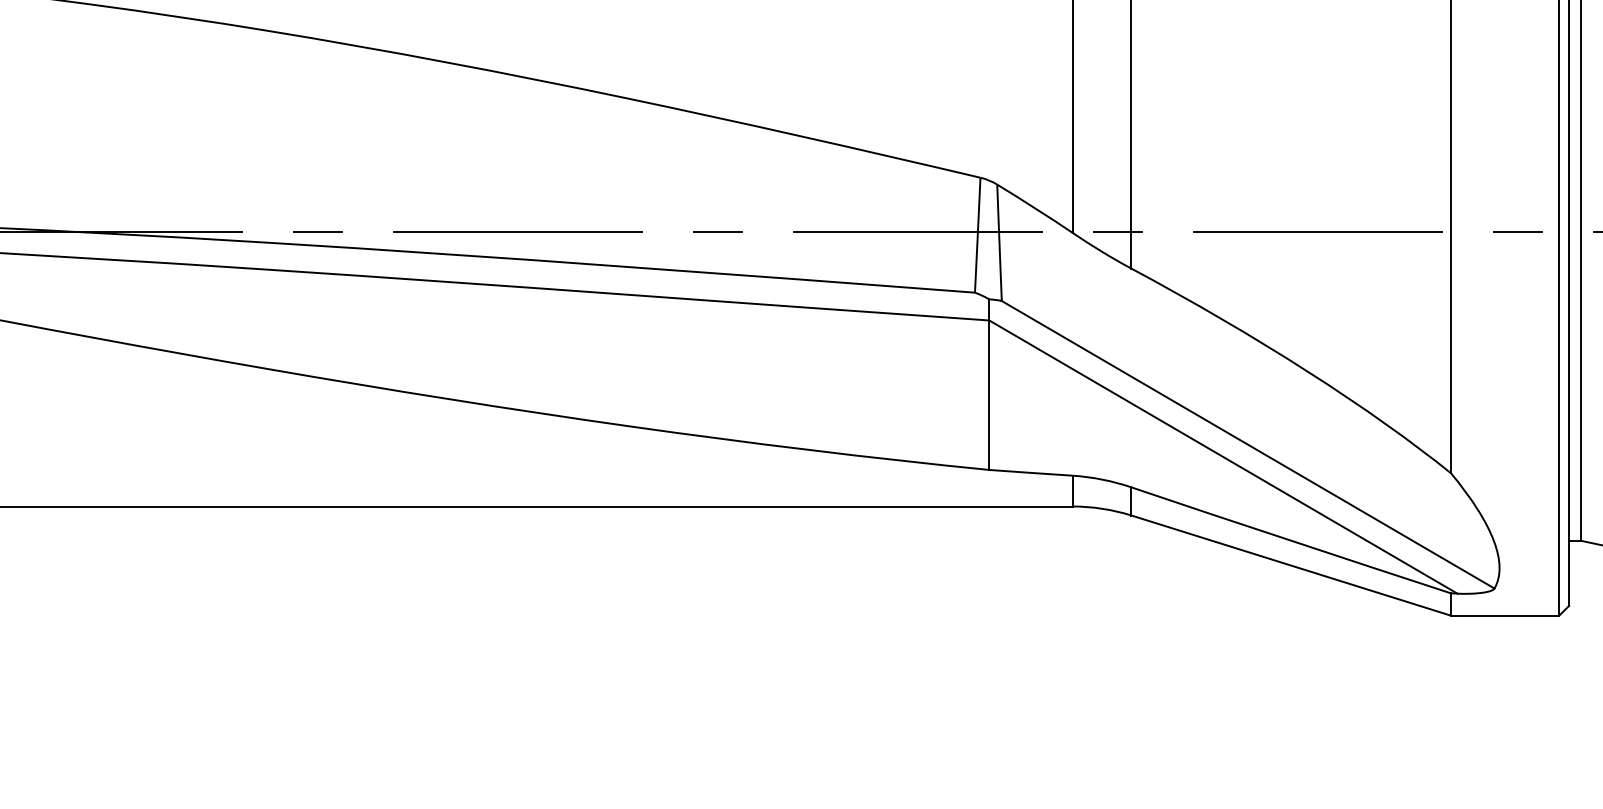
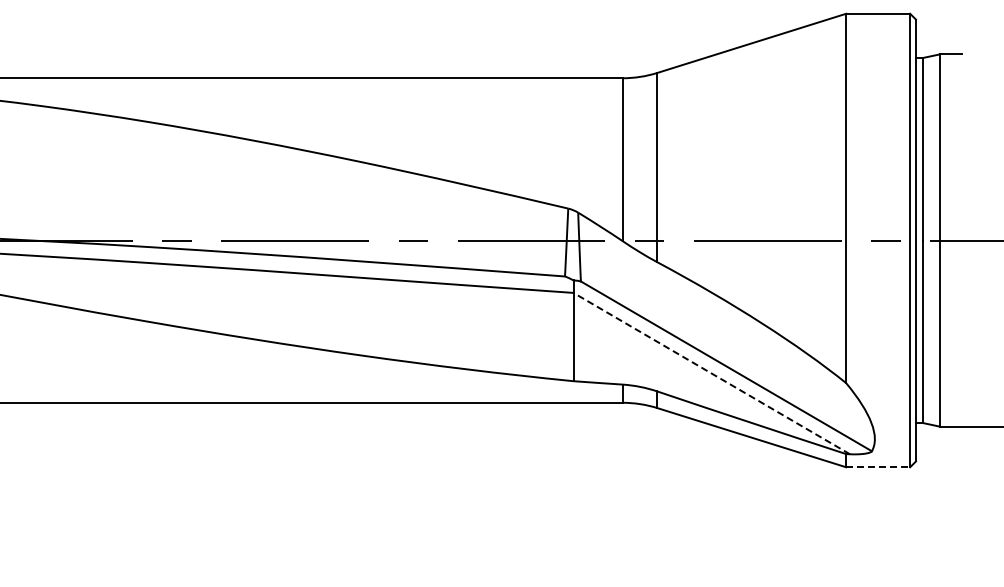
line: (1222, 456) -> (711, 373), solid -> dashed
line: (1505, 616) -> (878, 467), solid -> dashed

